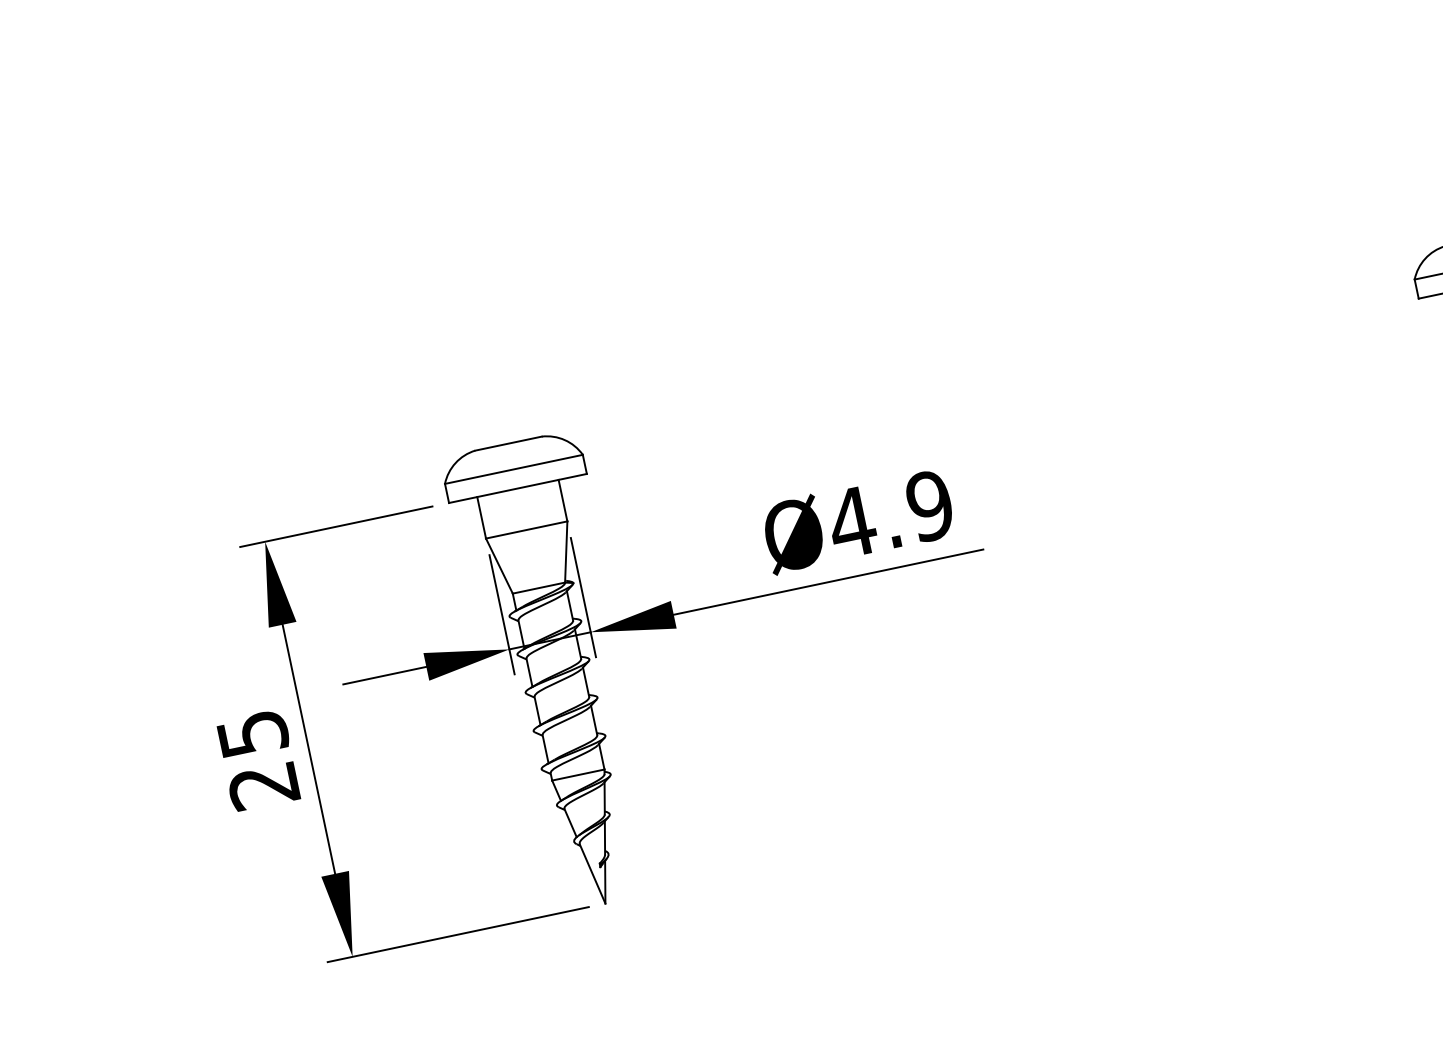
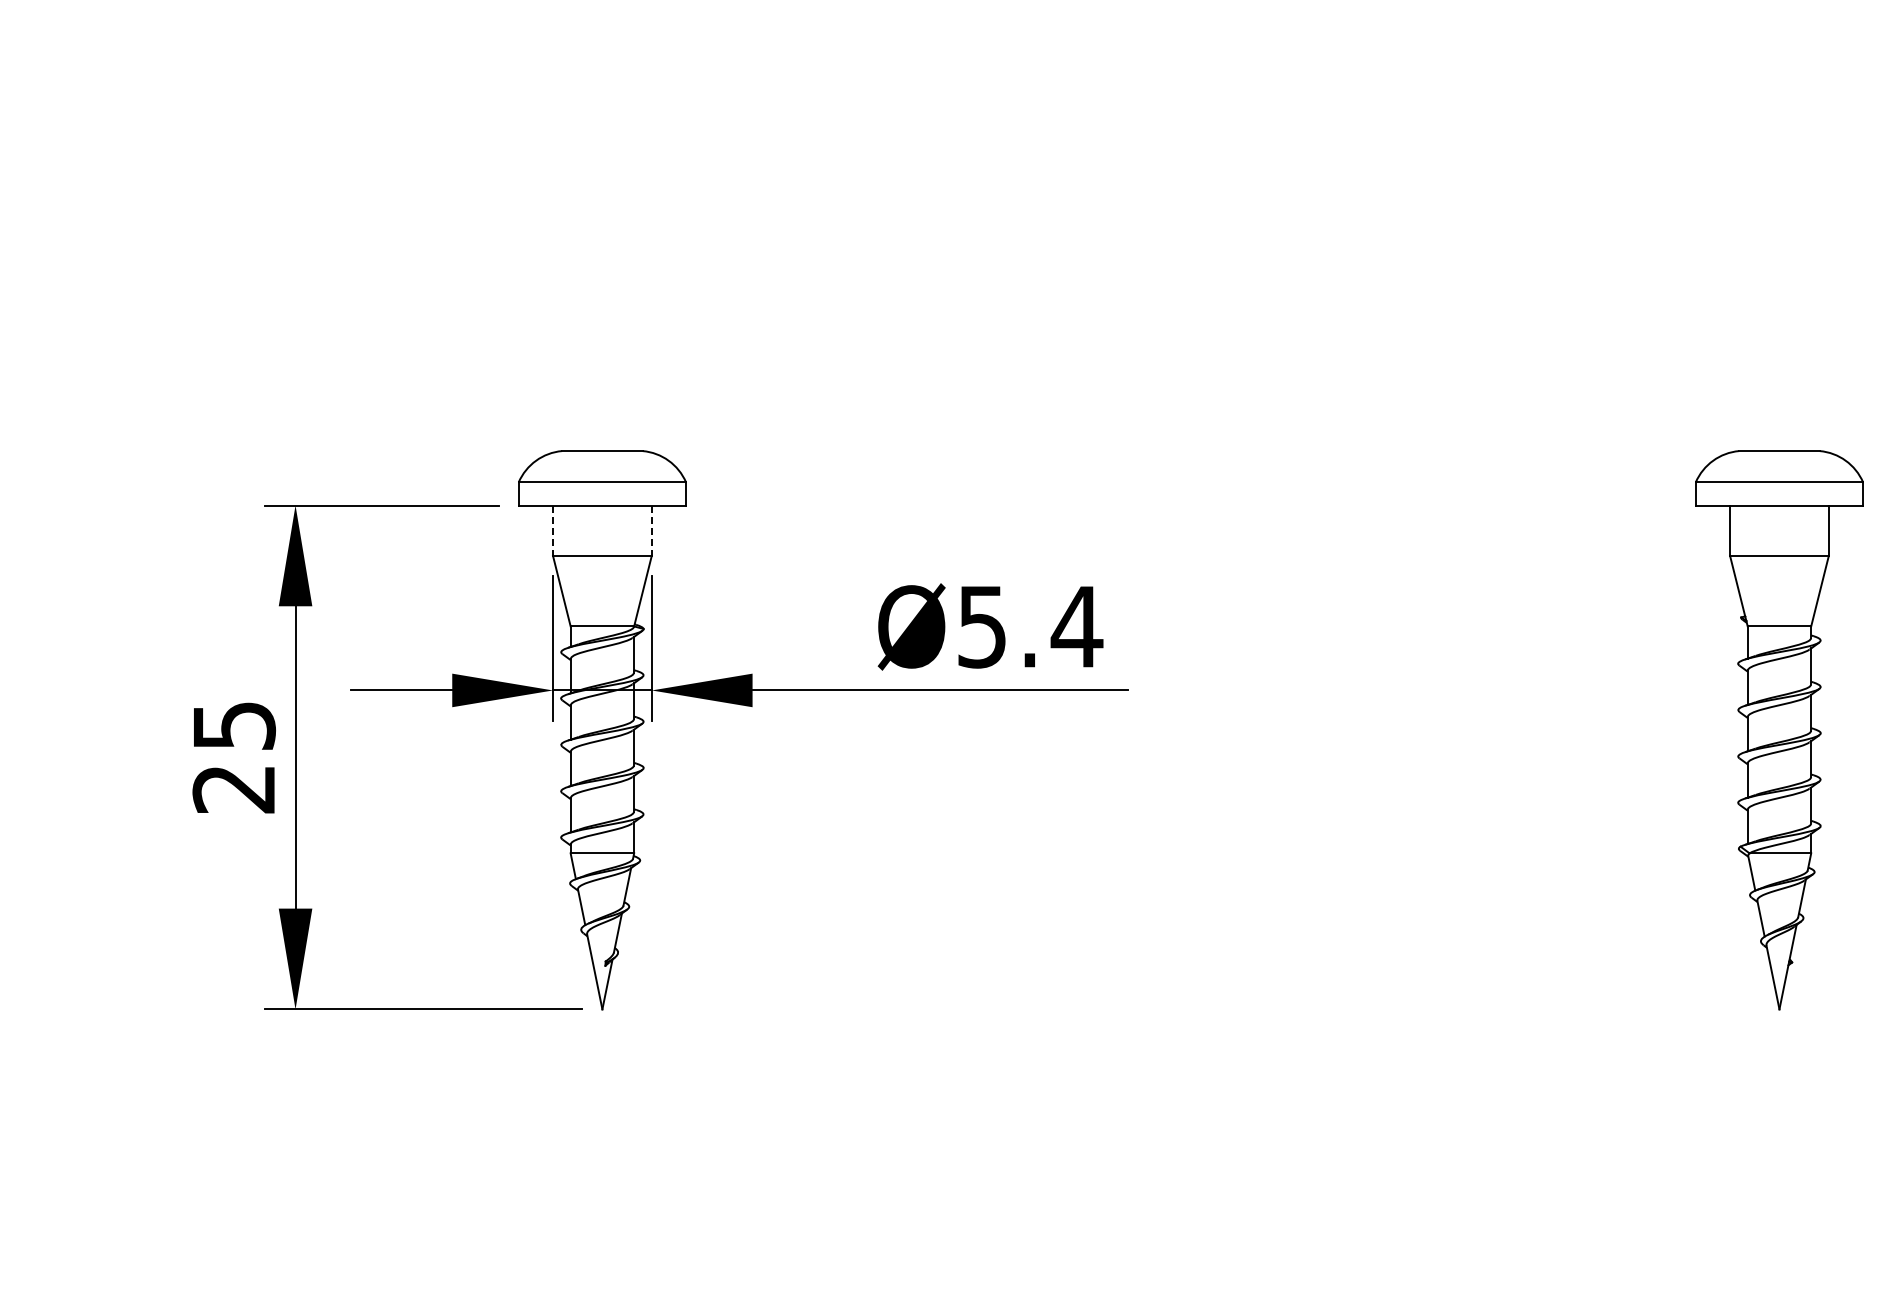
line: (562, 501) -> (651, 531), solid -> dashed
text: (890, 514) -> (1029, 626), Ø4.9 -> Ø5.4
line: (482, 518) -> (553, 531), solid -> dashed

